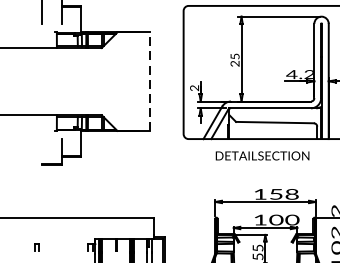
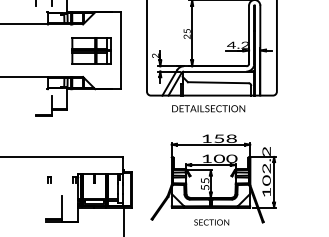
part: (112, 81) -> (91, 50), added
line: (149, 81) -> (120, 50), dashed -> solid
part: (36, 246) -> (49, 179), moved

